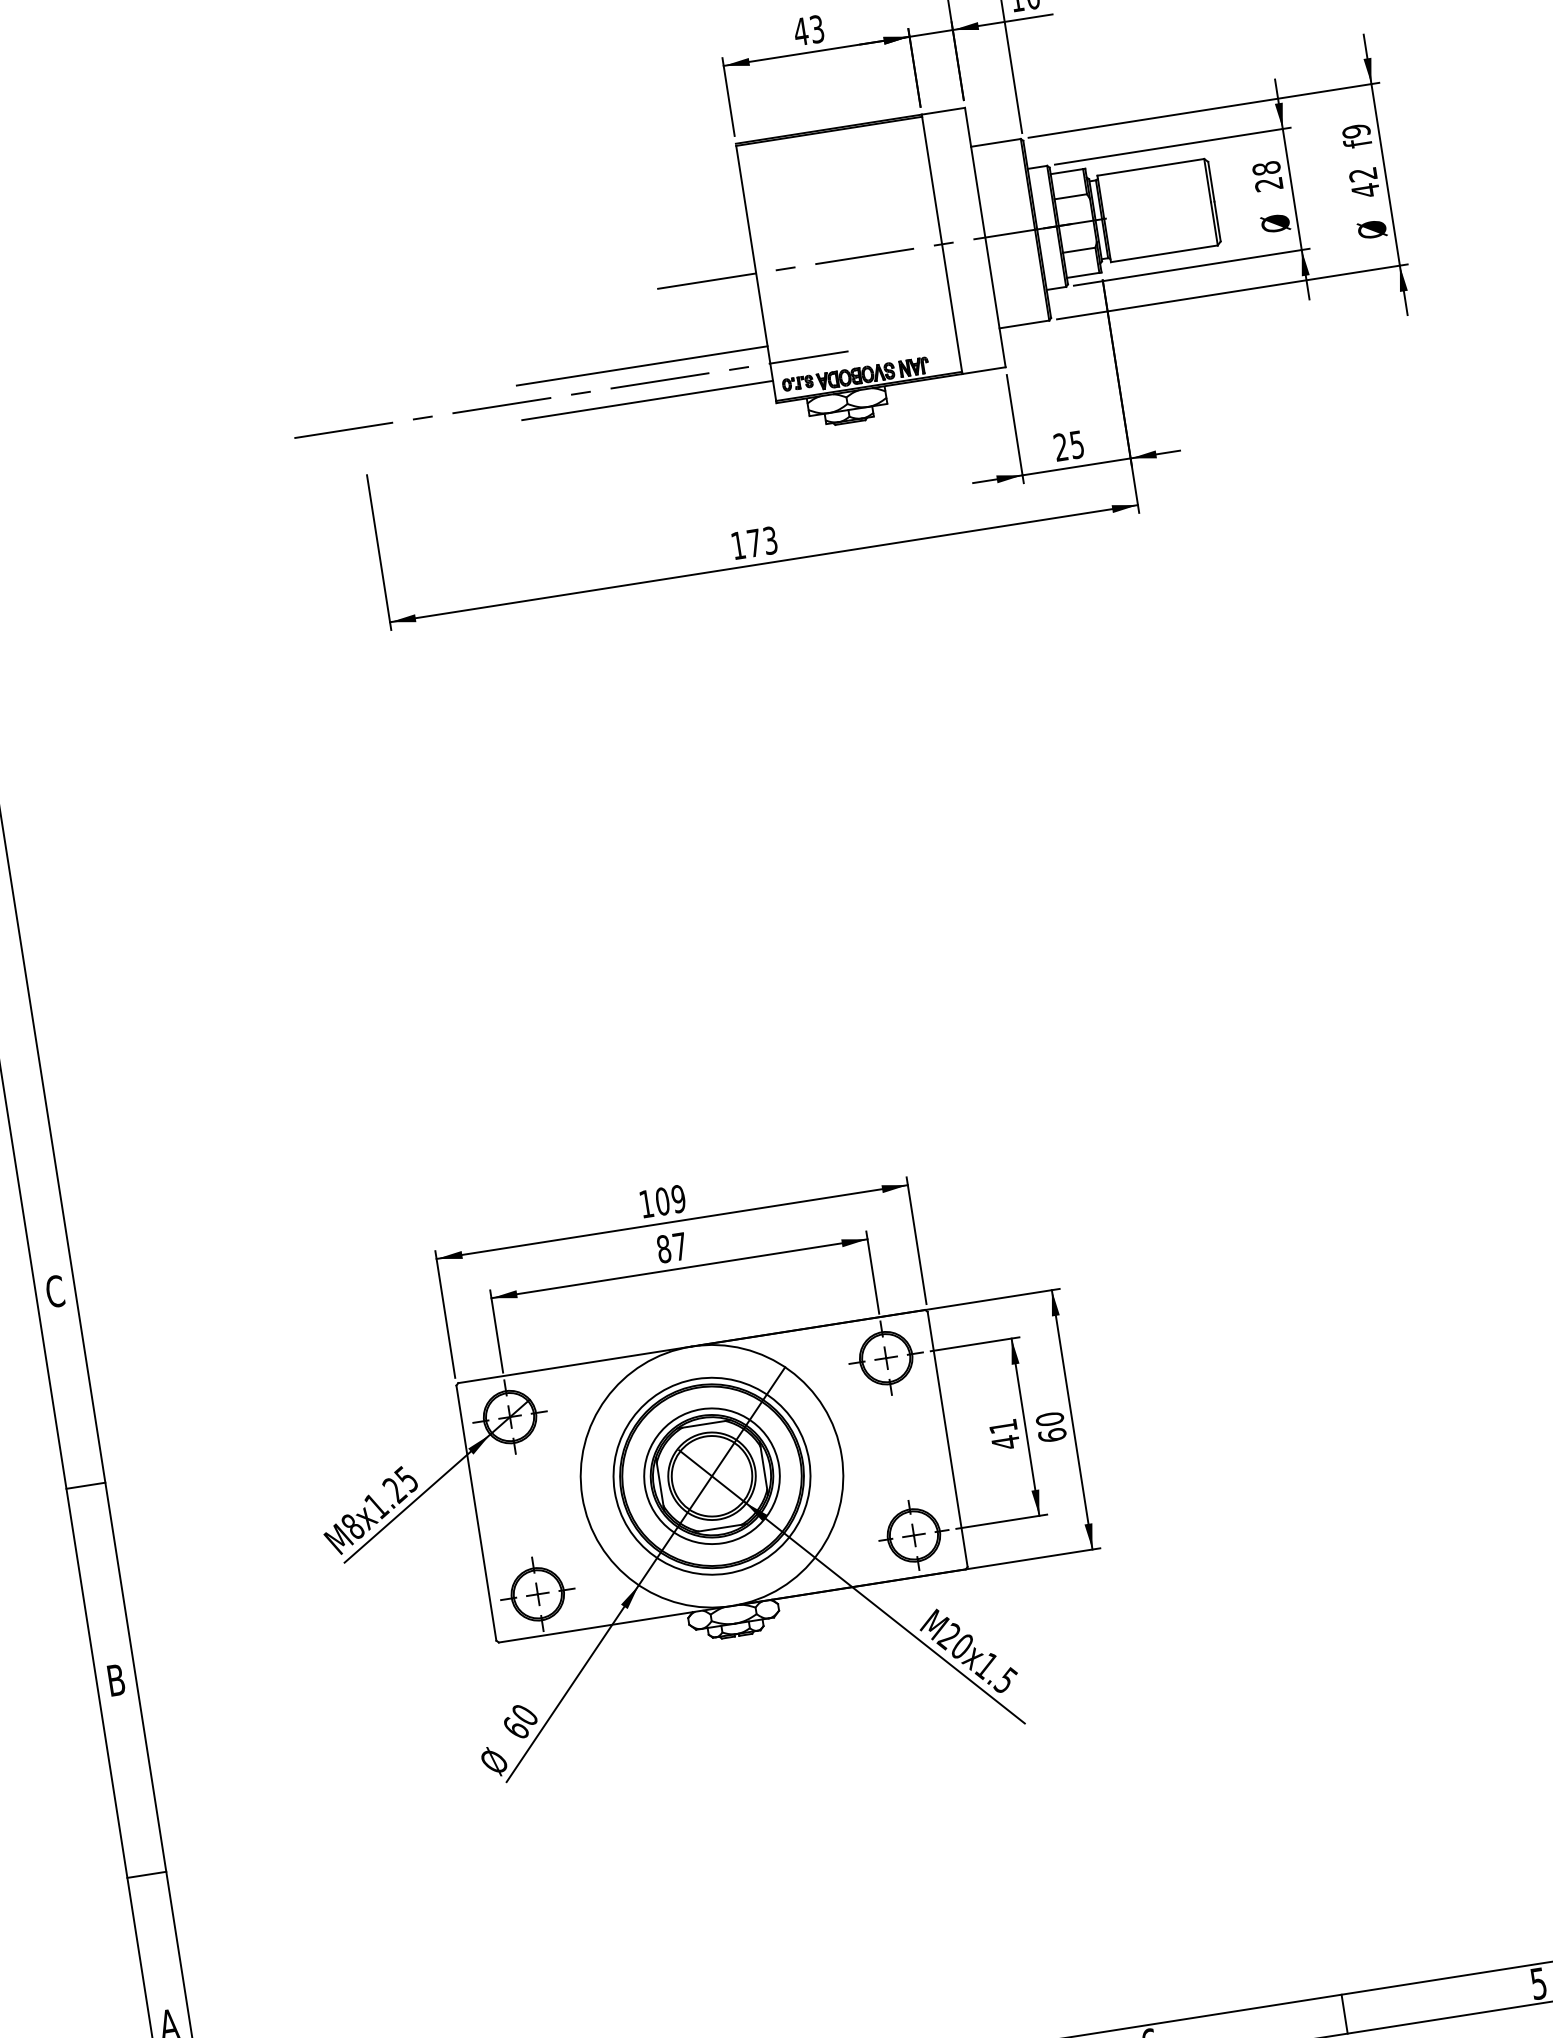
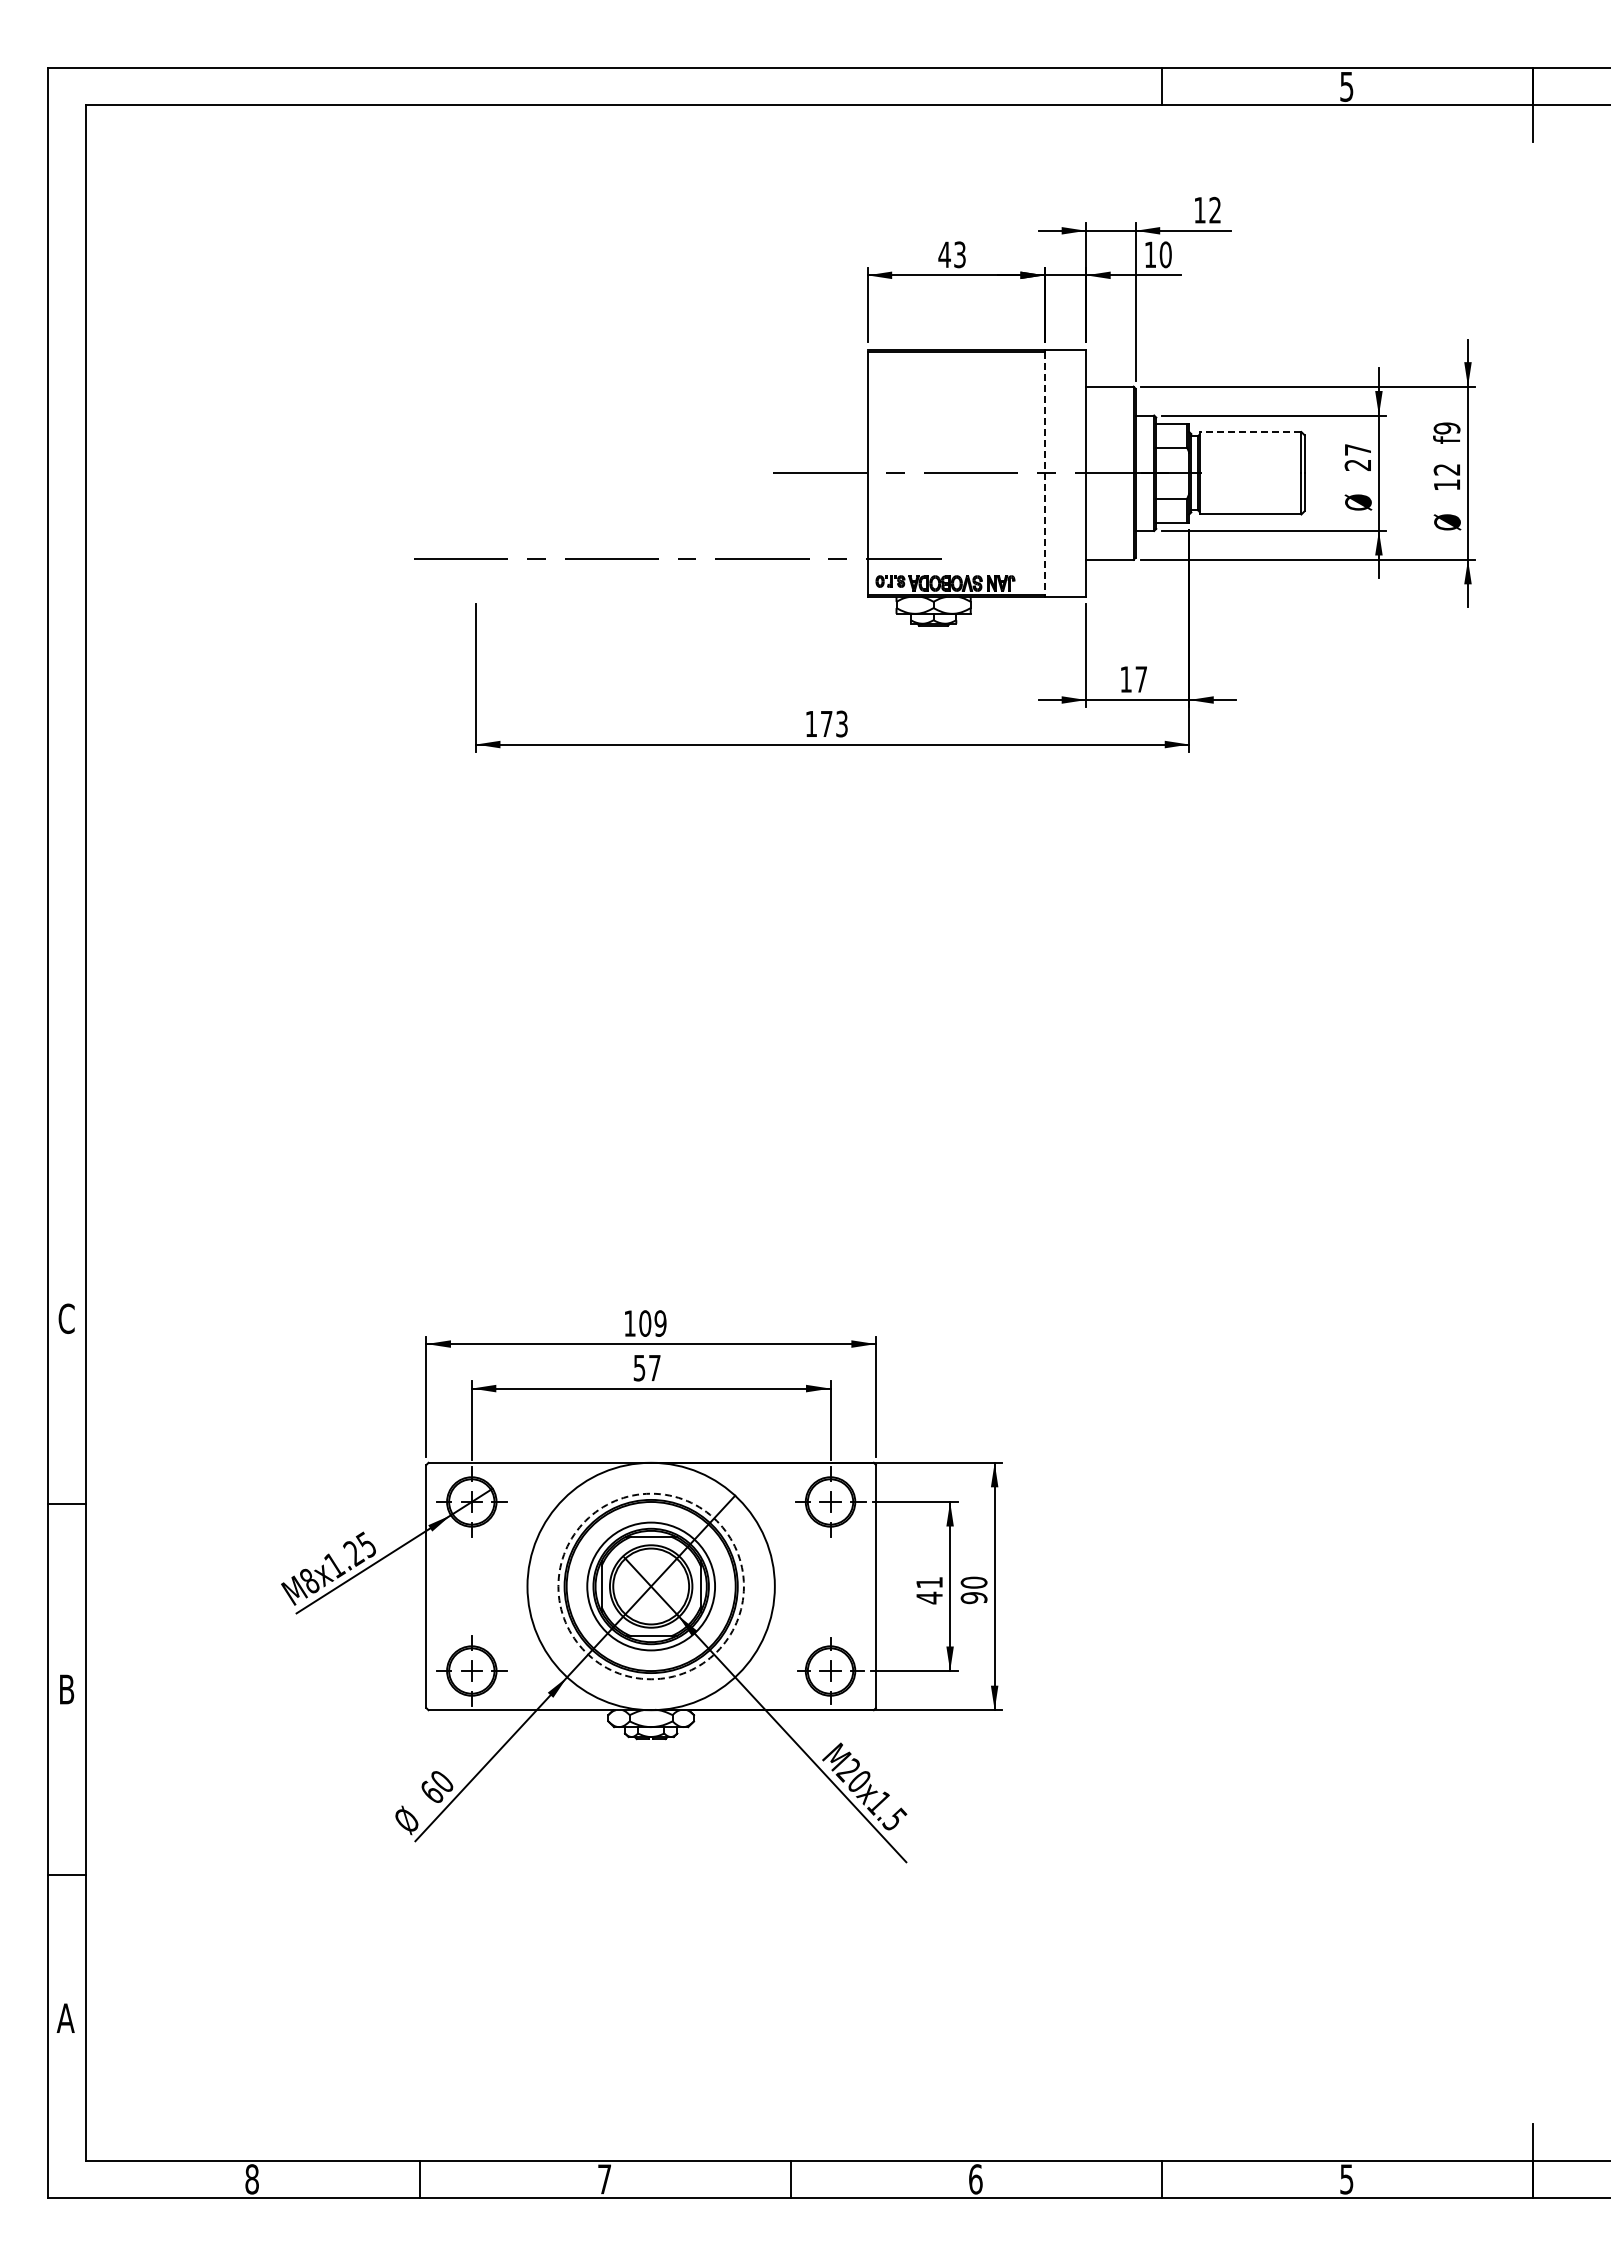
line: (1150, 167) -> (1250, 432), solid -> dashed
text: (1265, 168) -> (1357, 449), 28 -> 27
text: (1366, 190) -> (1447, 484), 42 -> 12
line: (941, 244) -> (1044, 473), solid -> dashed
line: (641, 365) -> (747, 542), removed
line: (647, 400) -> (747, 575), removed
text: (1068, 446) -> (1133, 679), 25 -> 17
text: (663, 1248) -> (639, 1367), 87 -> 57
text: (1051, 1435) -> (973, 1598), 60 -> 90
circle: (711, 1476) -> (650, 1586), solid -> dashed

